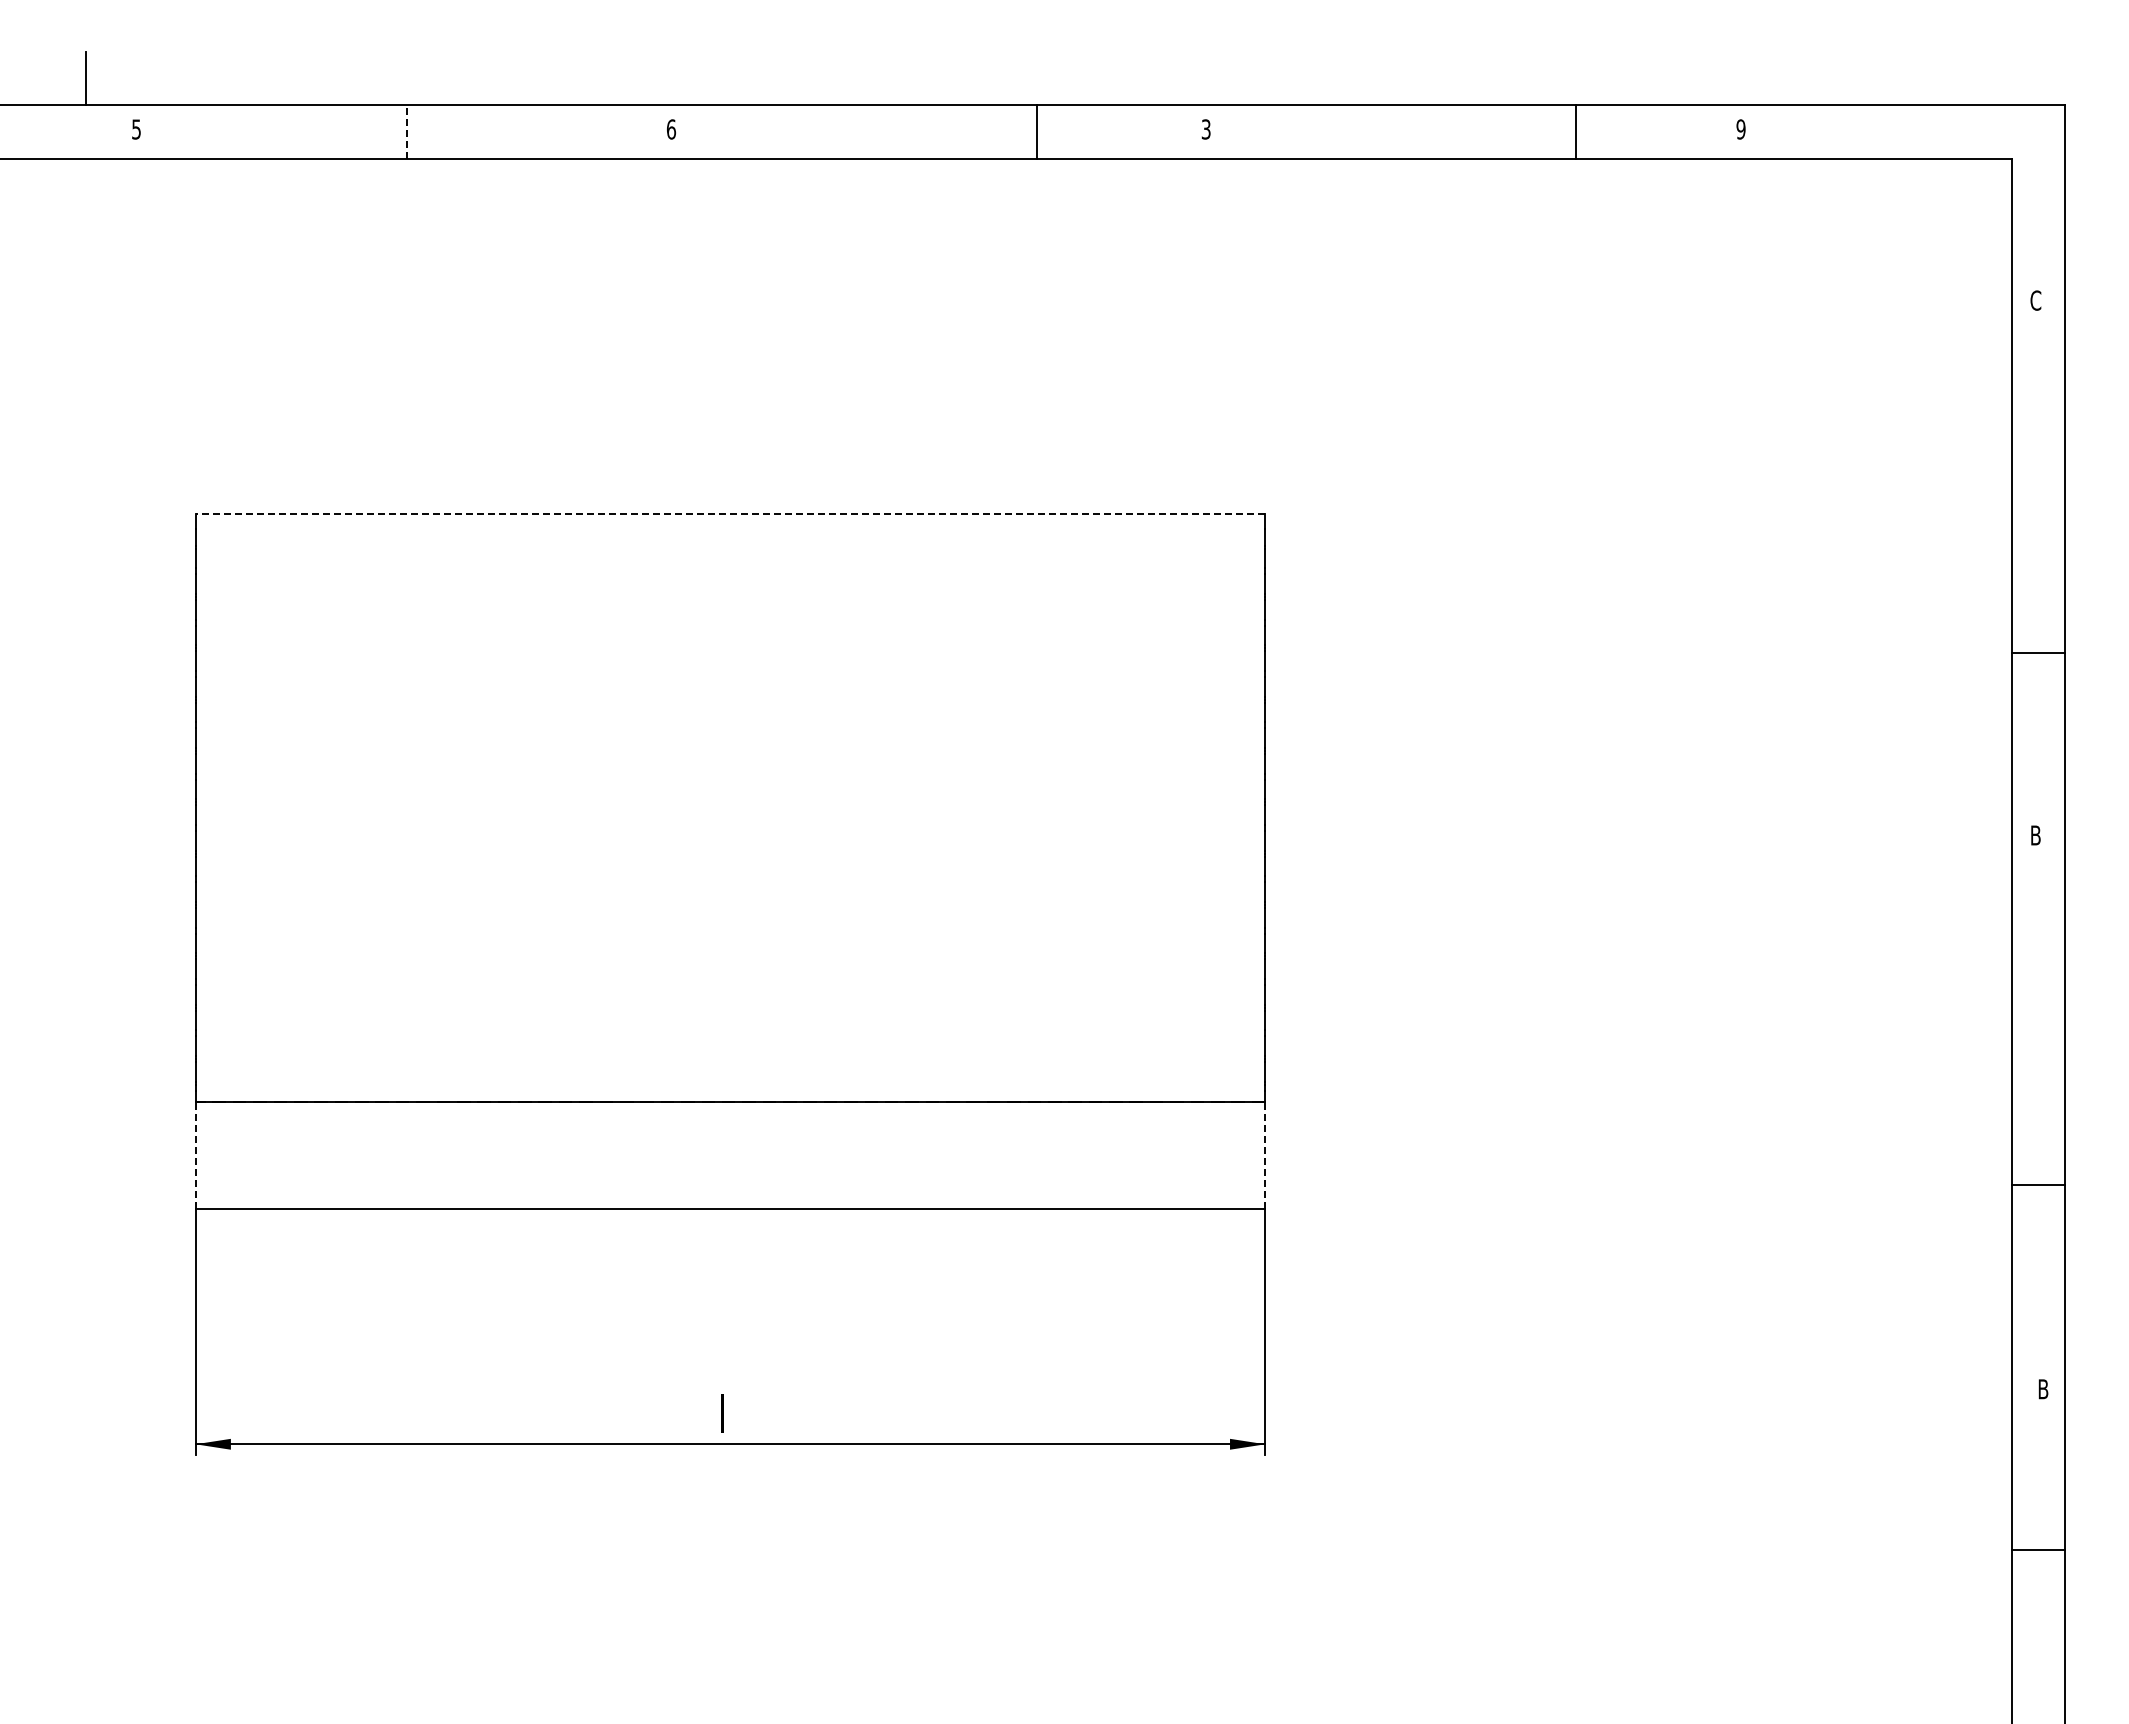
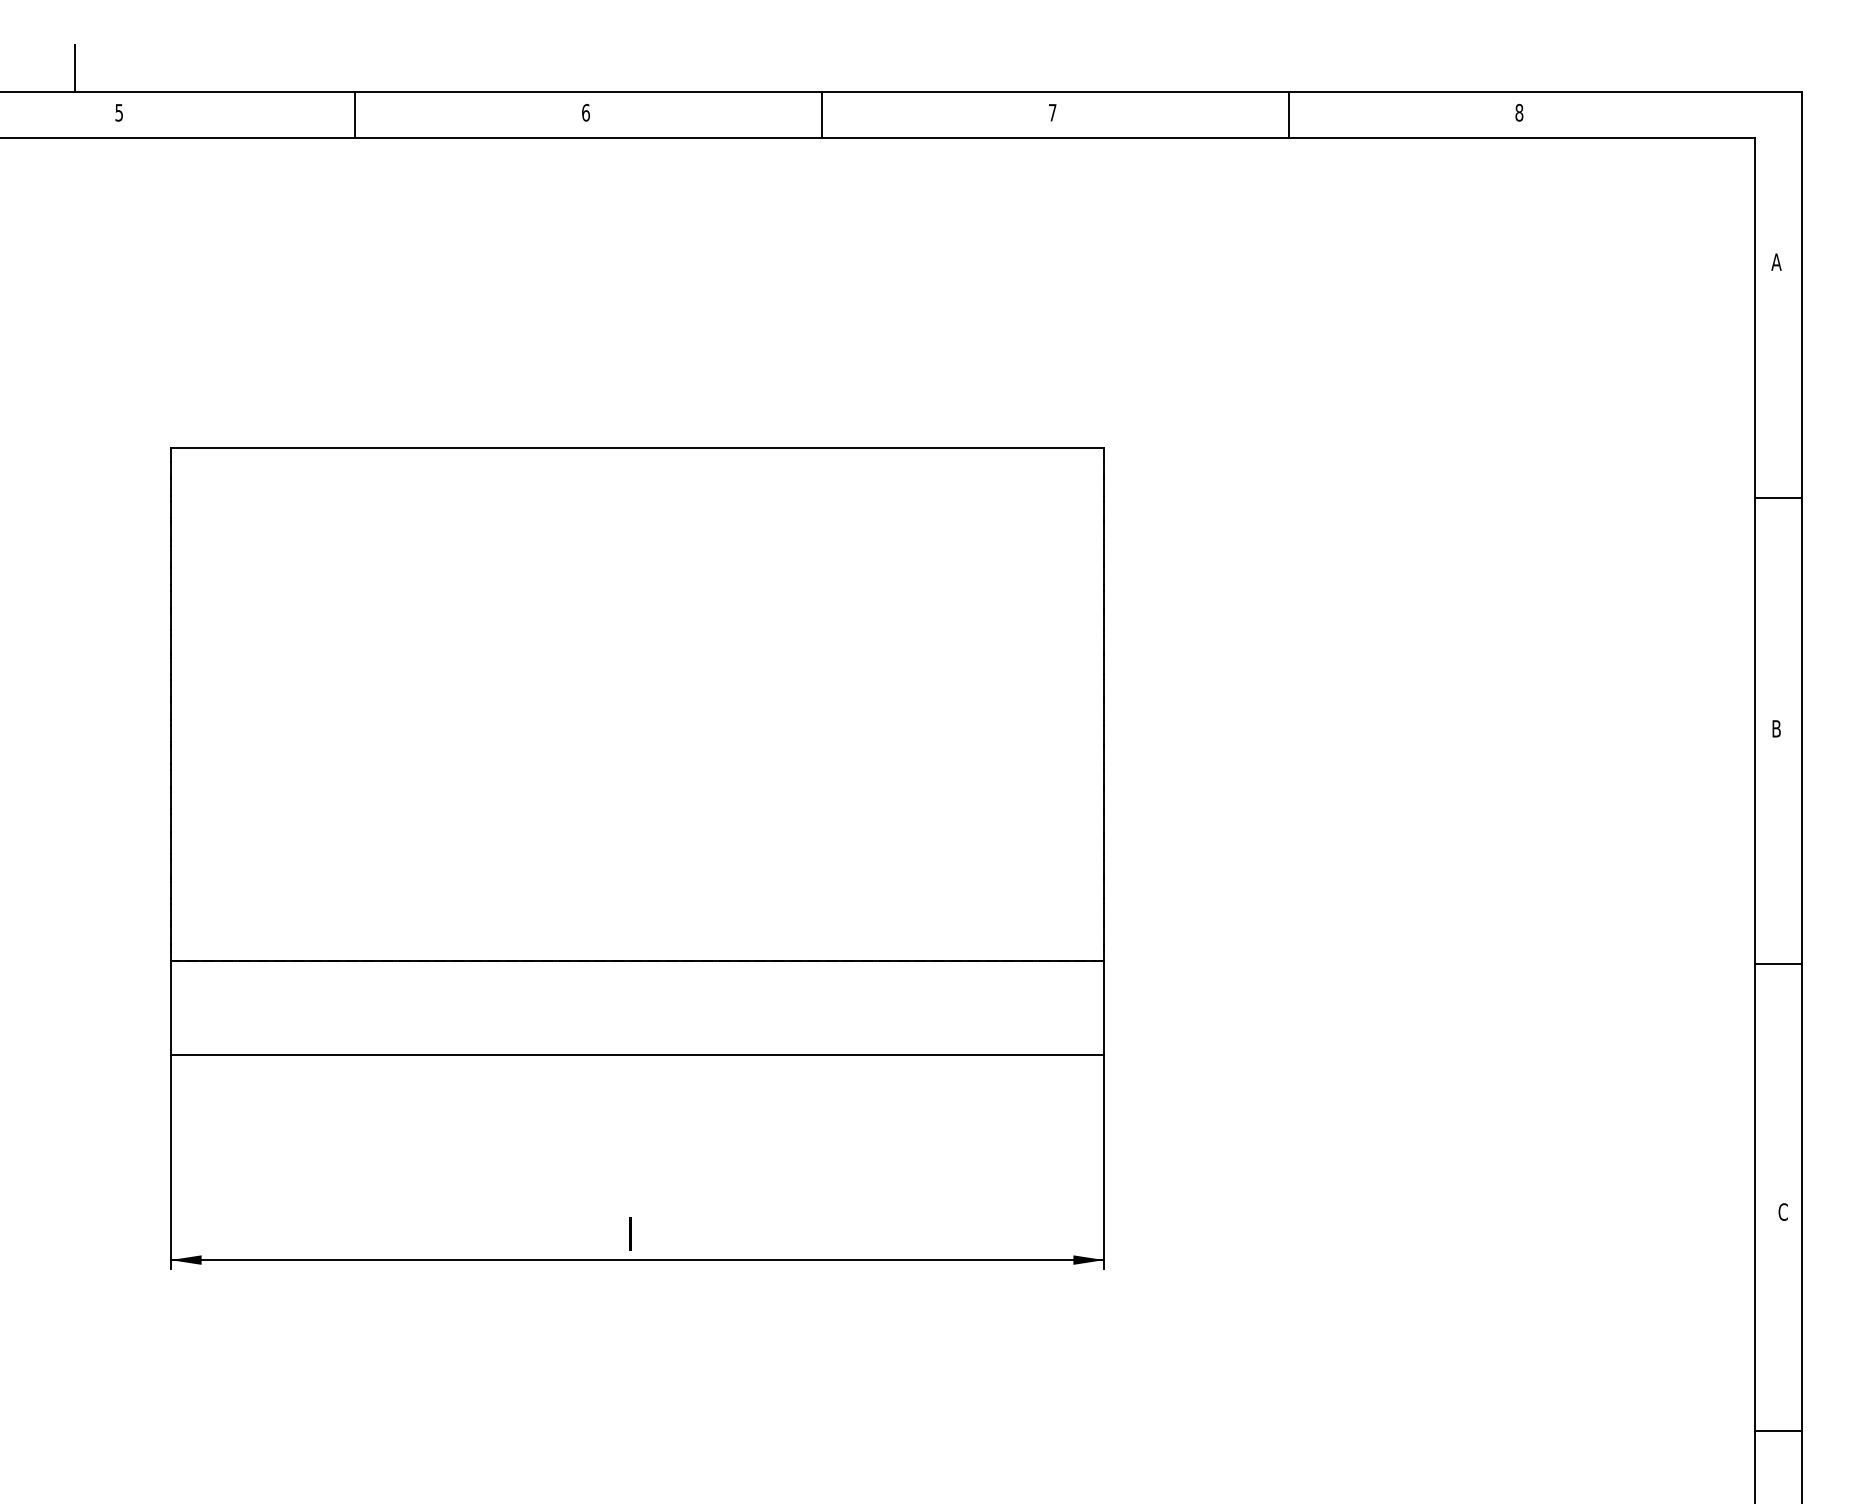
text: (1205, 129) -> (1052, 112), 3 -> 7
text: (1740, 129) -> (1518, 112), 9 -> 8
line: (1036, 131) -> (821, 114), moved
line: (1575, 131) -> (1288, 114), moved
line: (407, 132) -> (355, 115), dashed -> solid
text: (2035, 300) -> (1776, 262), C -> A
line: (730, 513) -> (637, 447), dashed -> solid
line: (2038, 652) -> (1778, 497), moved
line: (195, 1155) -> (170, 1008), dashed -> solid
line: (1265, 1155) -> (1104, 1008), dashed -> solid
line: (2038, 1184) -> (1778, 964), moved
text: (2043, 1389) -> (1783, 1212), B -> C
line: (2038, 1550) -> (1778, 1431), moved

